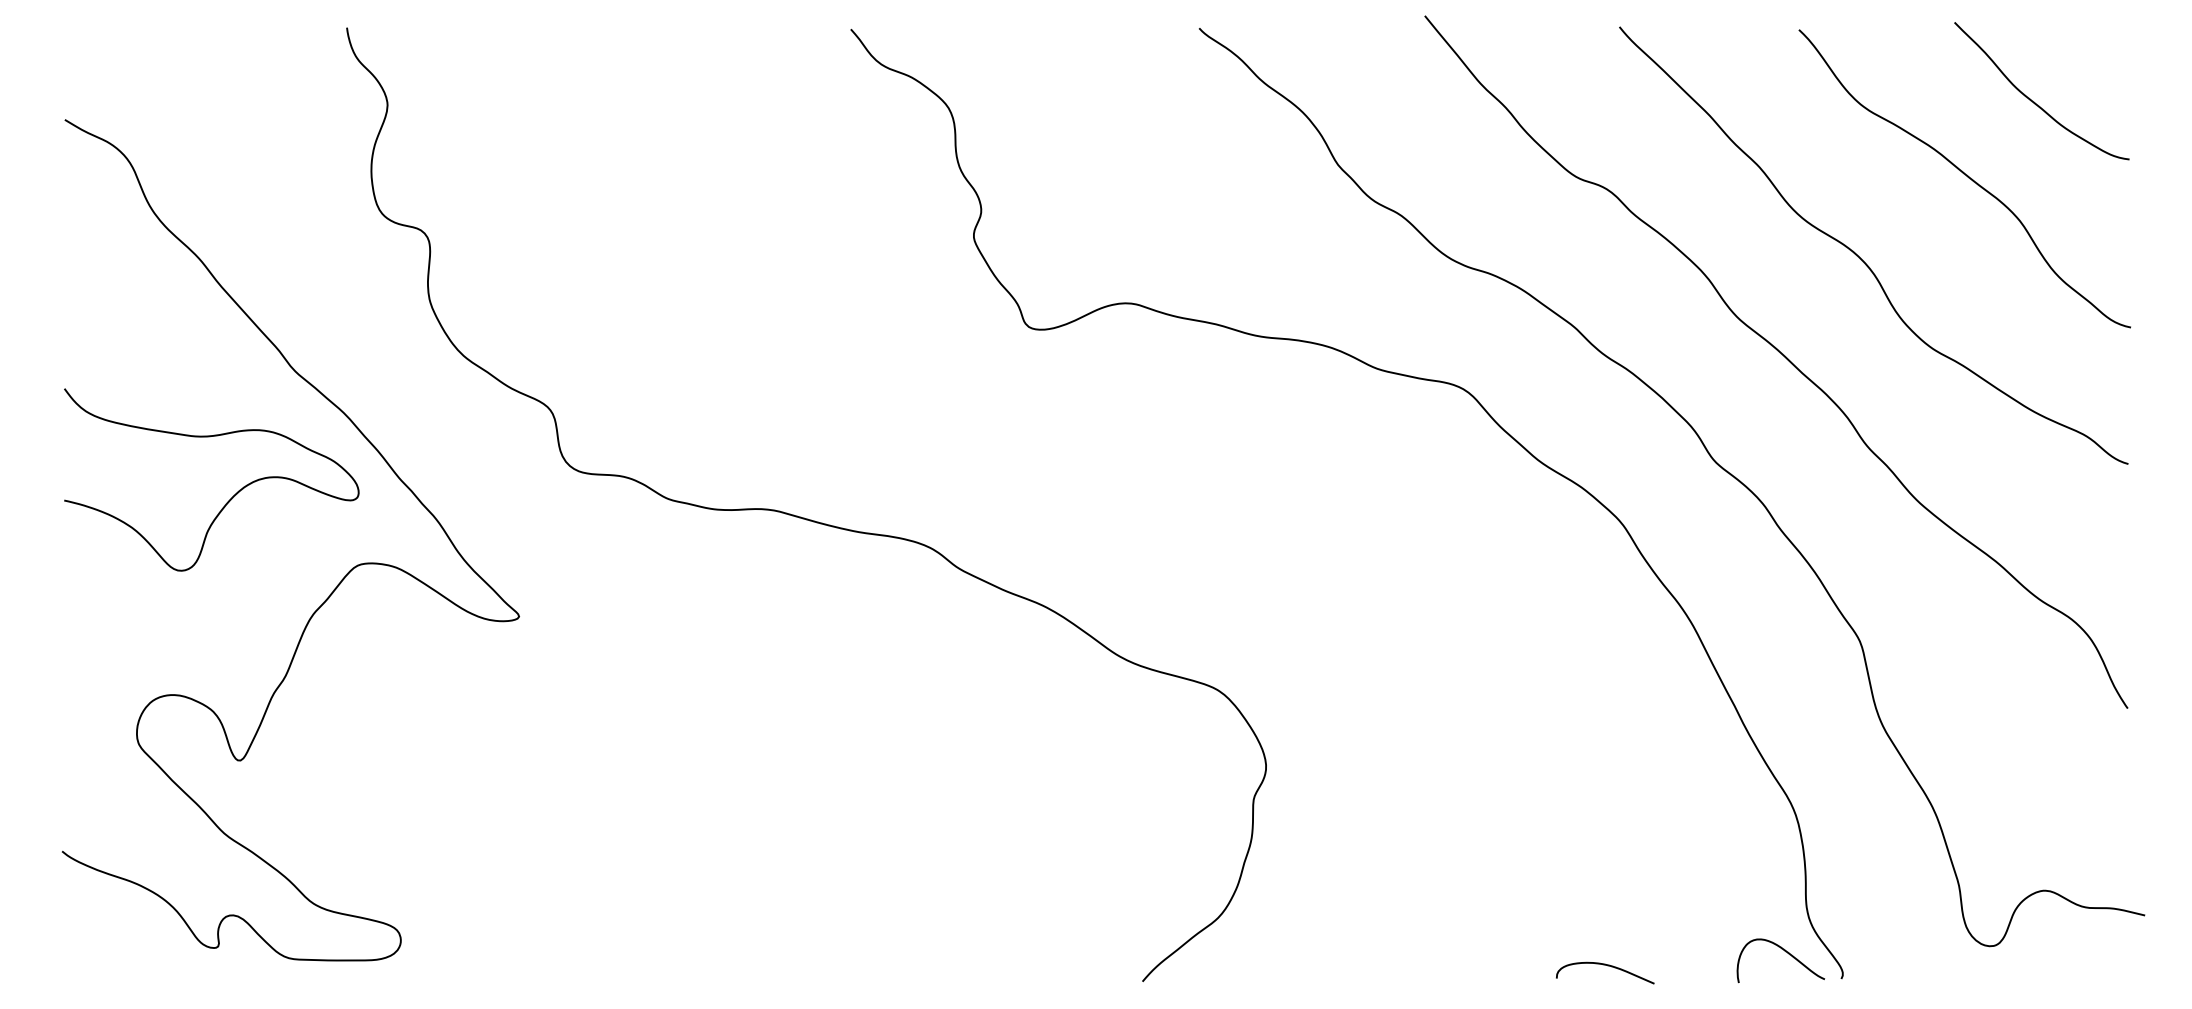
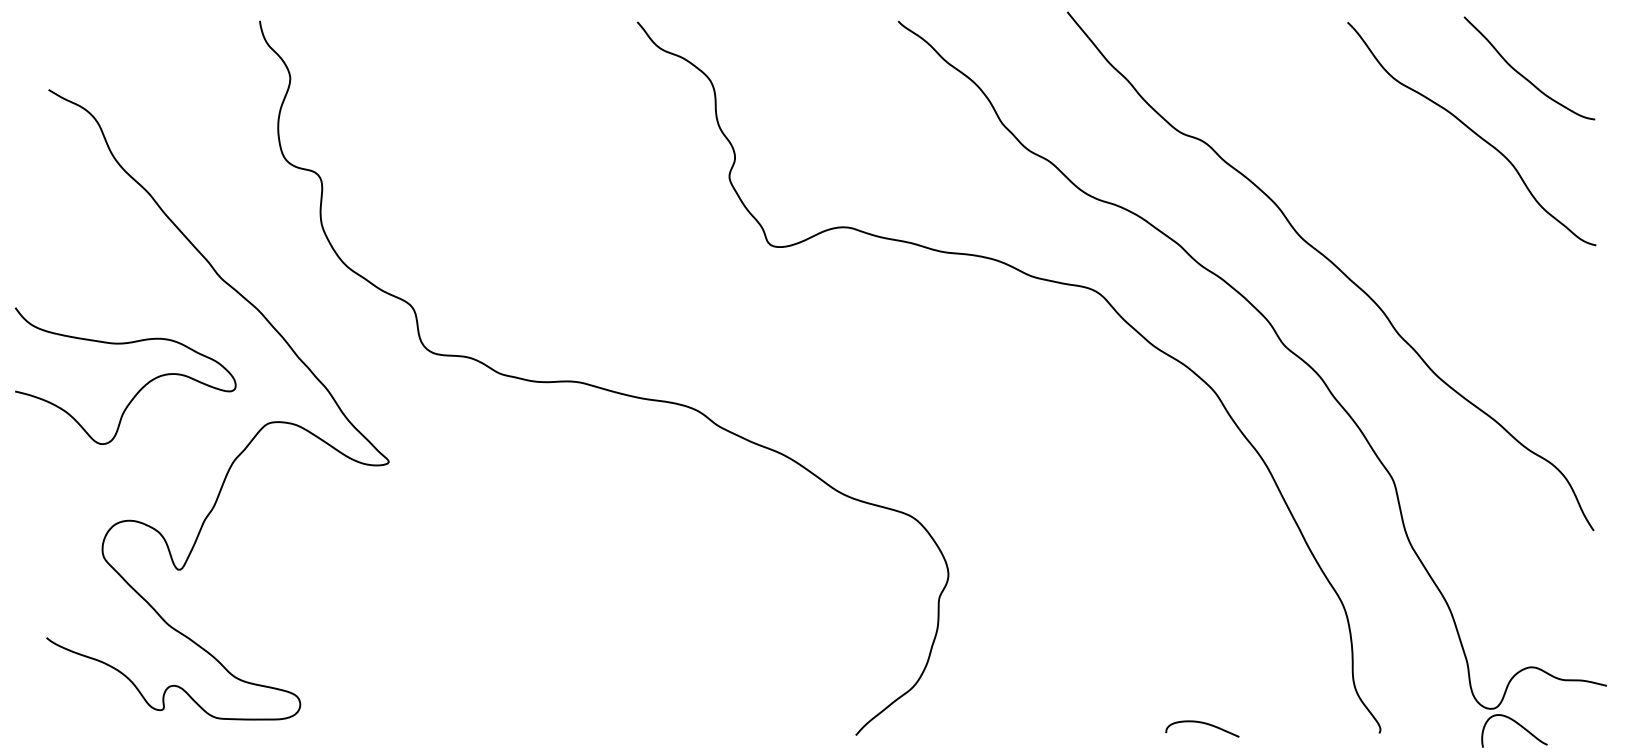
curve: (1860, 257) -> (1393, 192), removed
curve: (230, 498) -> (139, 389), moved
curve: (1785, 952) -> (1518, 724), moved

